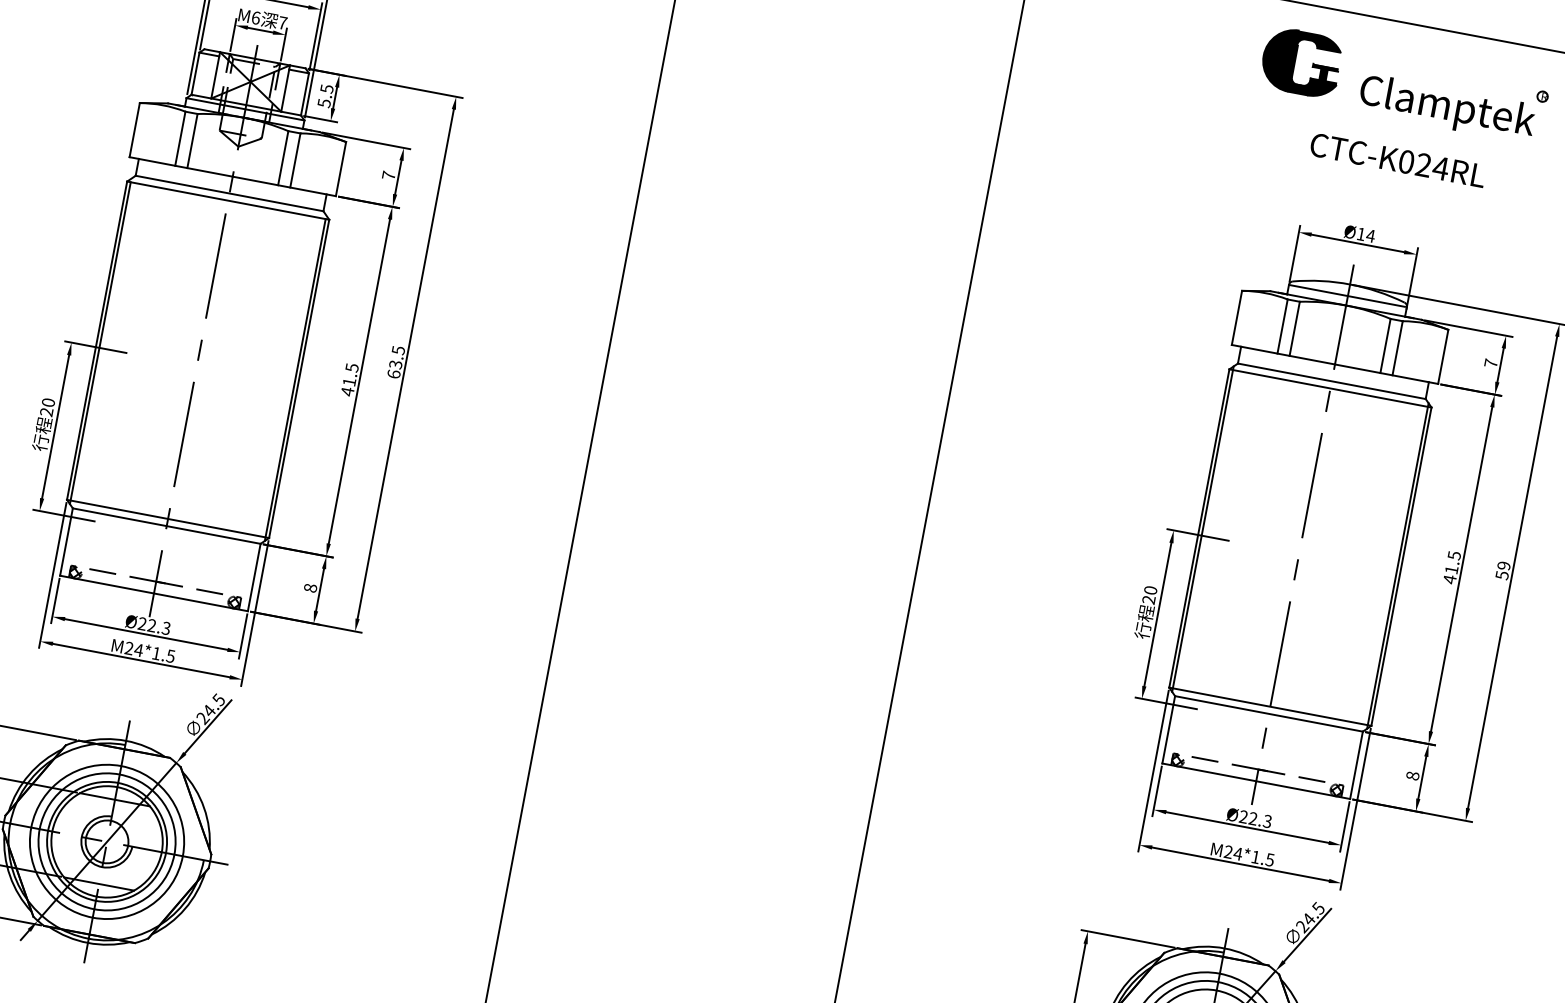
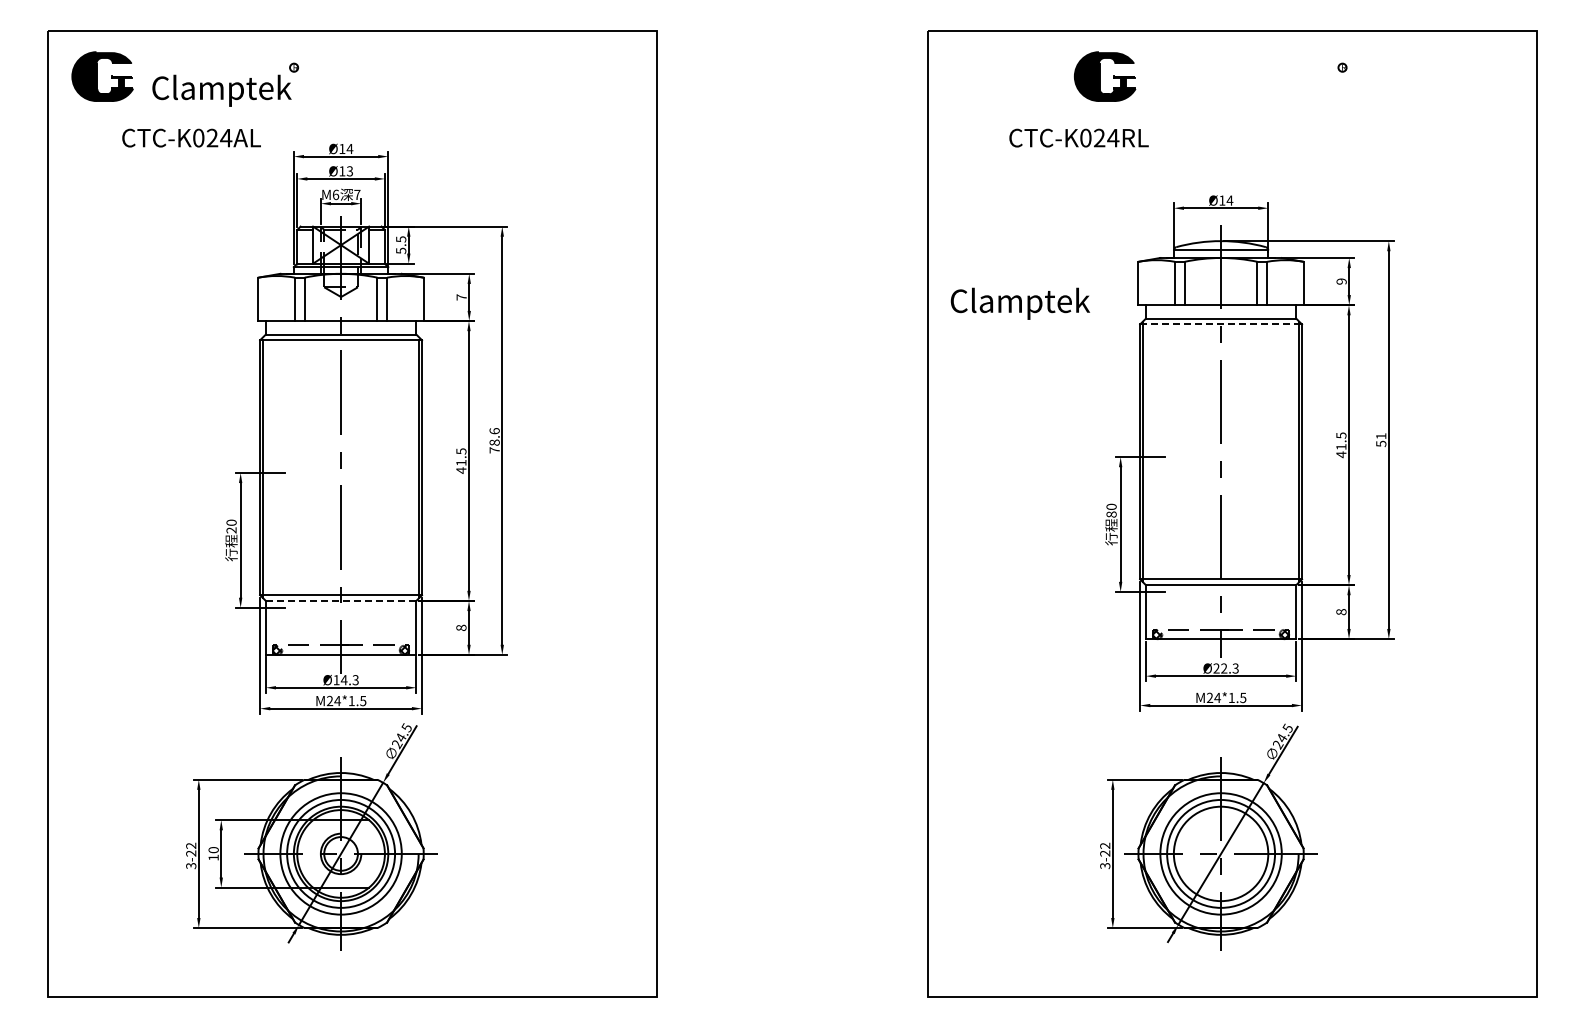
part: (1302, 62) -> (1105, 76), moved
text: (1446, 107) -> (1019, 303), moved
text: (1397, 159) -> (1078, 137), moved
text: (396, 361) -> (494, 440), 63.5 -> 78.6
text: (1490, 363) -> (1341, 281), 7 -> 9
line: (1330, 388) -> (1221, 324), solid -> dashed
line: (167, 525) -> (341, 600), solid -> dashed
text: (1504, 566) -> (1381, 436), 59 -> 51
text: (1148, 599) -> (1111, 514), 20 -> 80
text: (147, 625) -> (340, 680), Ø22.3 -> Ø14.3

